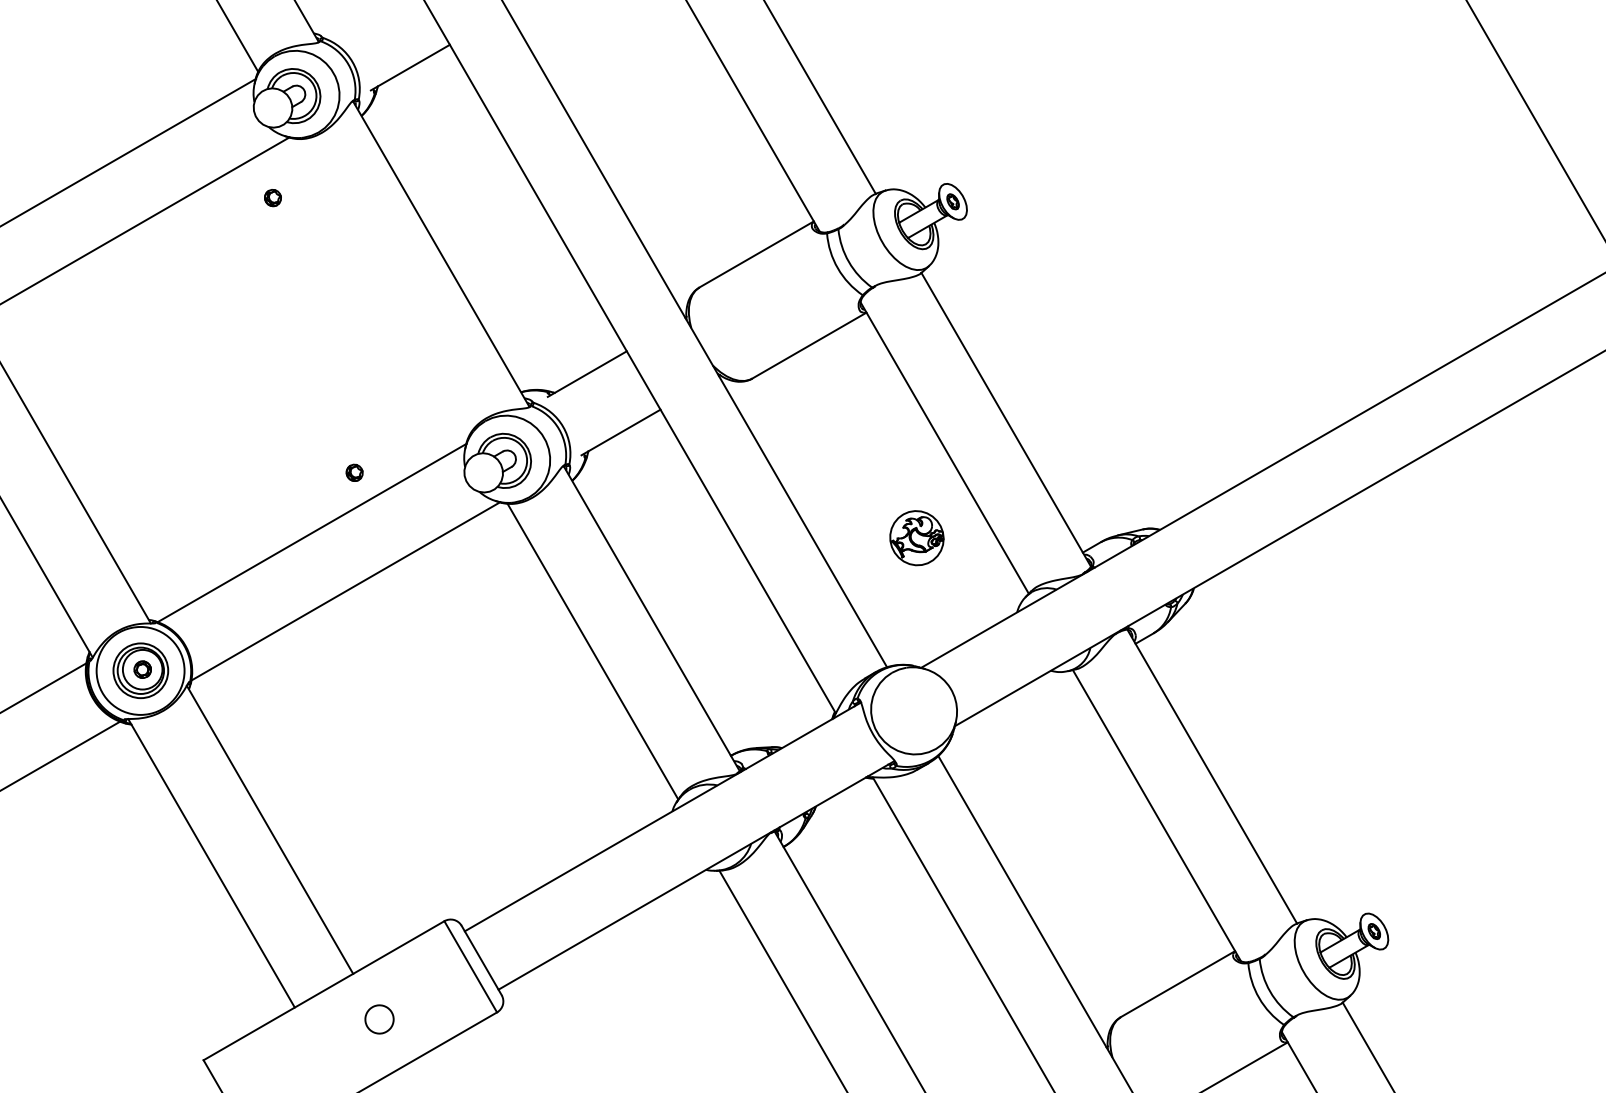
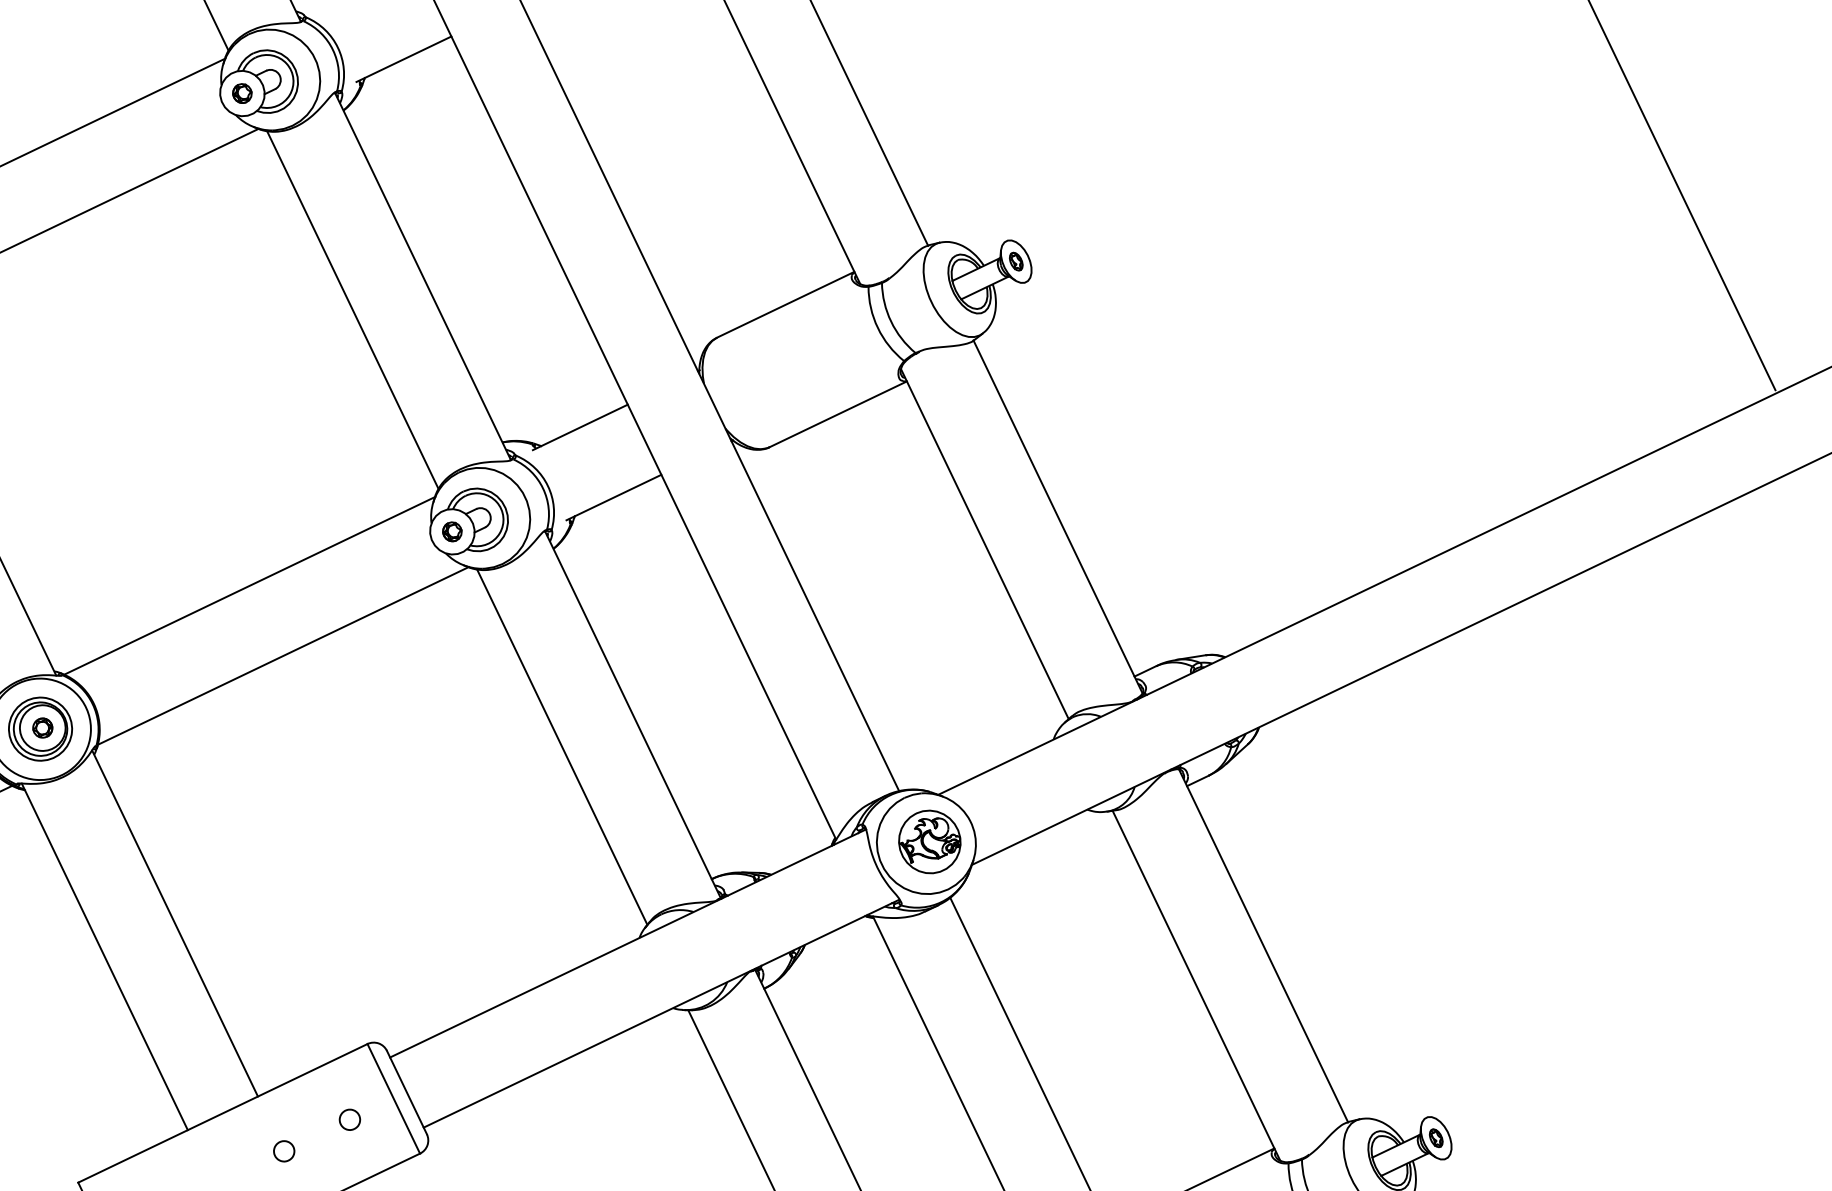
part: (272, 198) -> (241, 94), moved
line: (382, 287) -> (352, 309), added
part: (354, 472) -> (452, 531), moved
part: (916, 538) -> (929, 842), moved
part: (433, 987) -> (349, 1119), added
part: (379, 1019) -> (284, 1151), size x0.62

